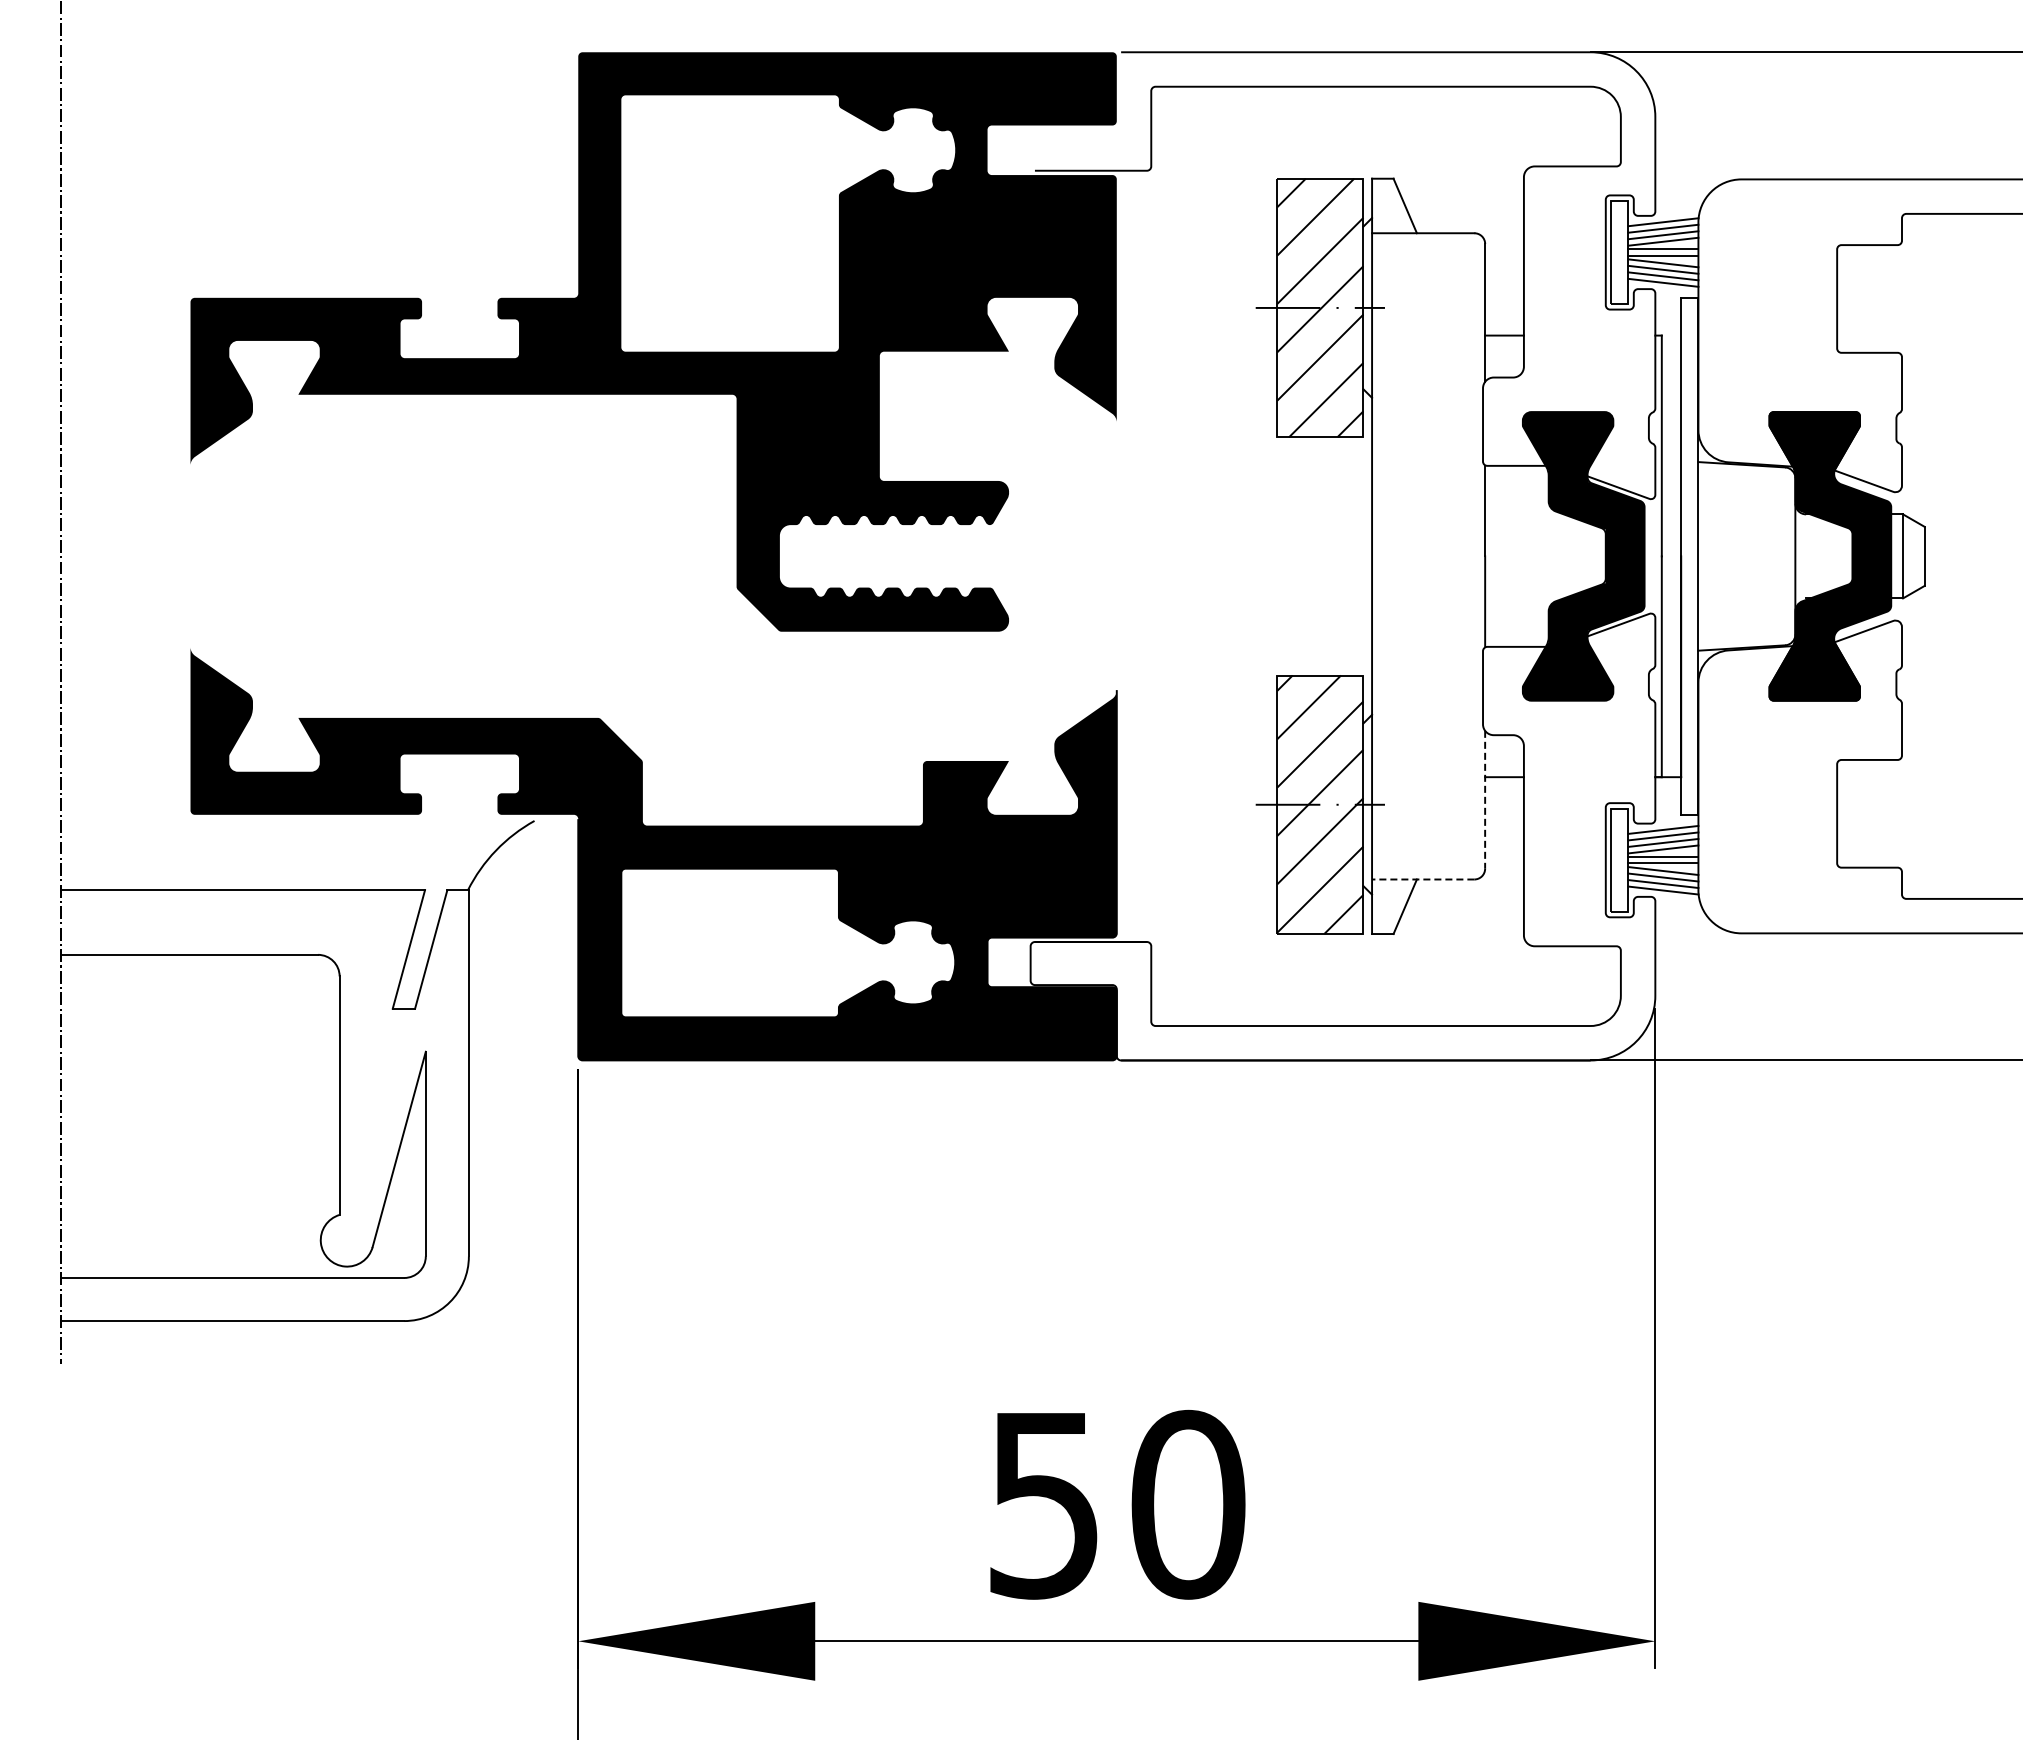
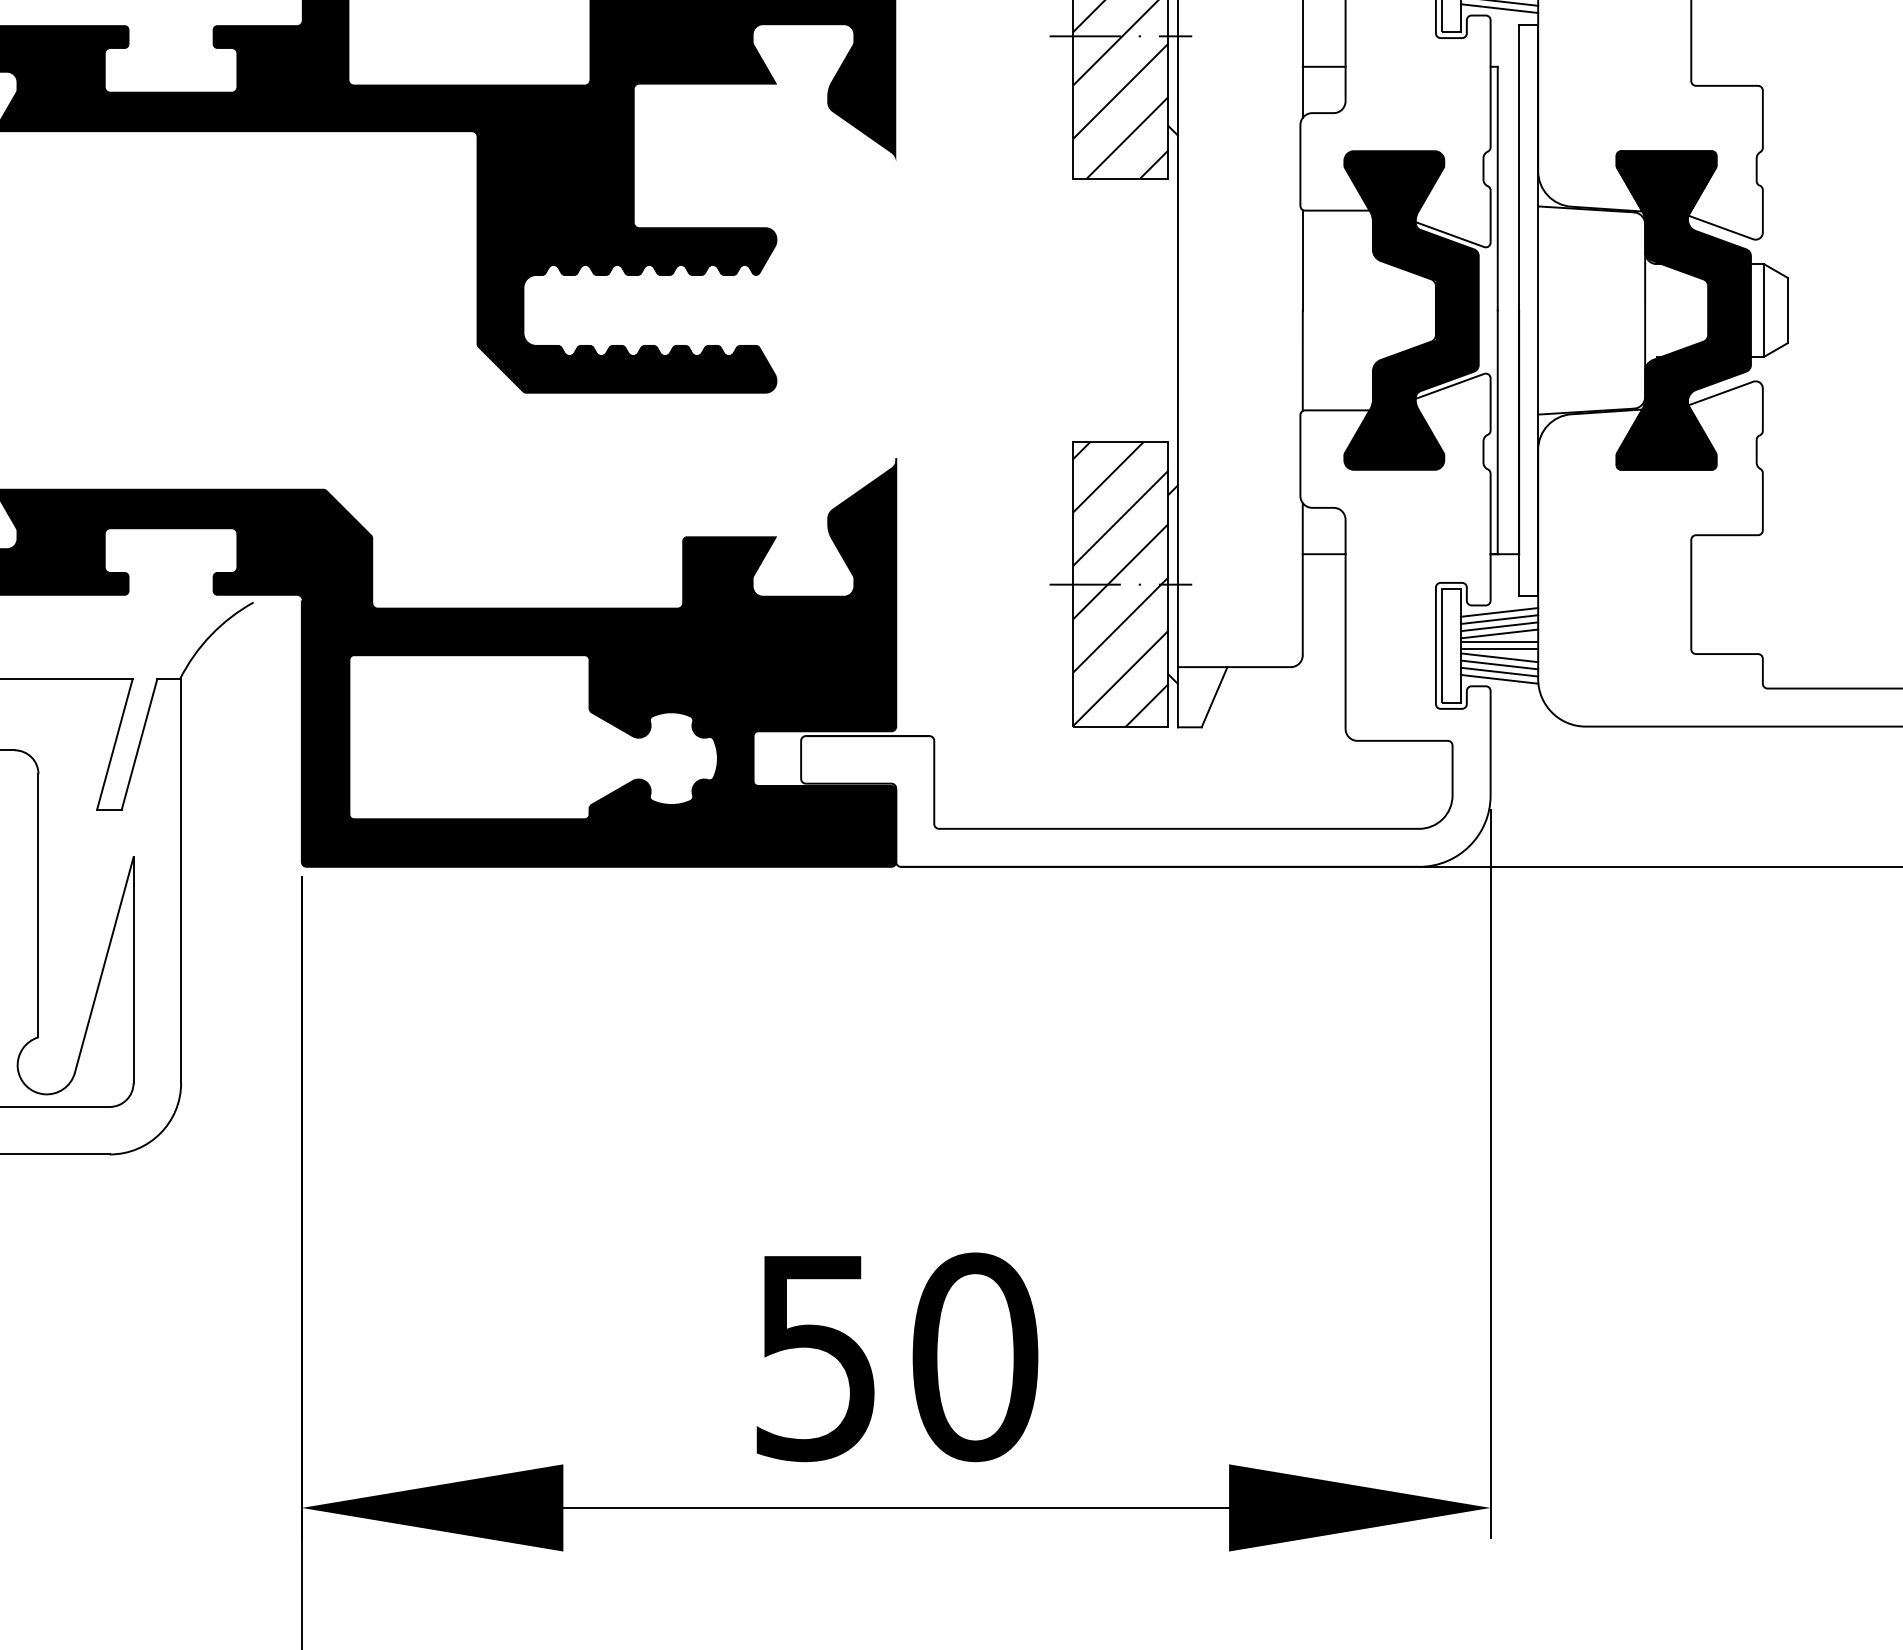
line: (1485, 799) -> (1303, 578), dashed -> solid
line: (1422, 879) -> (1233, 667), dashed -> solid

